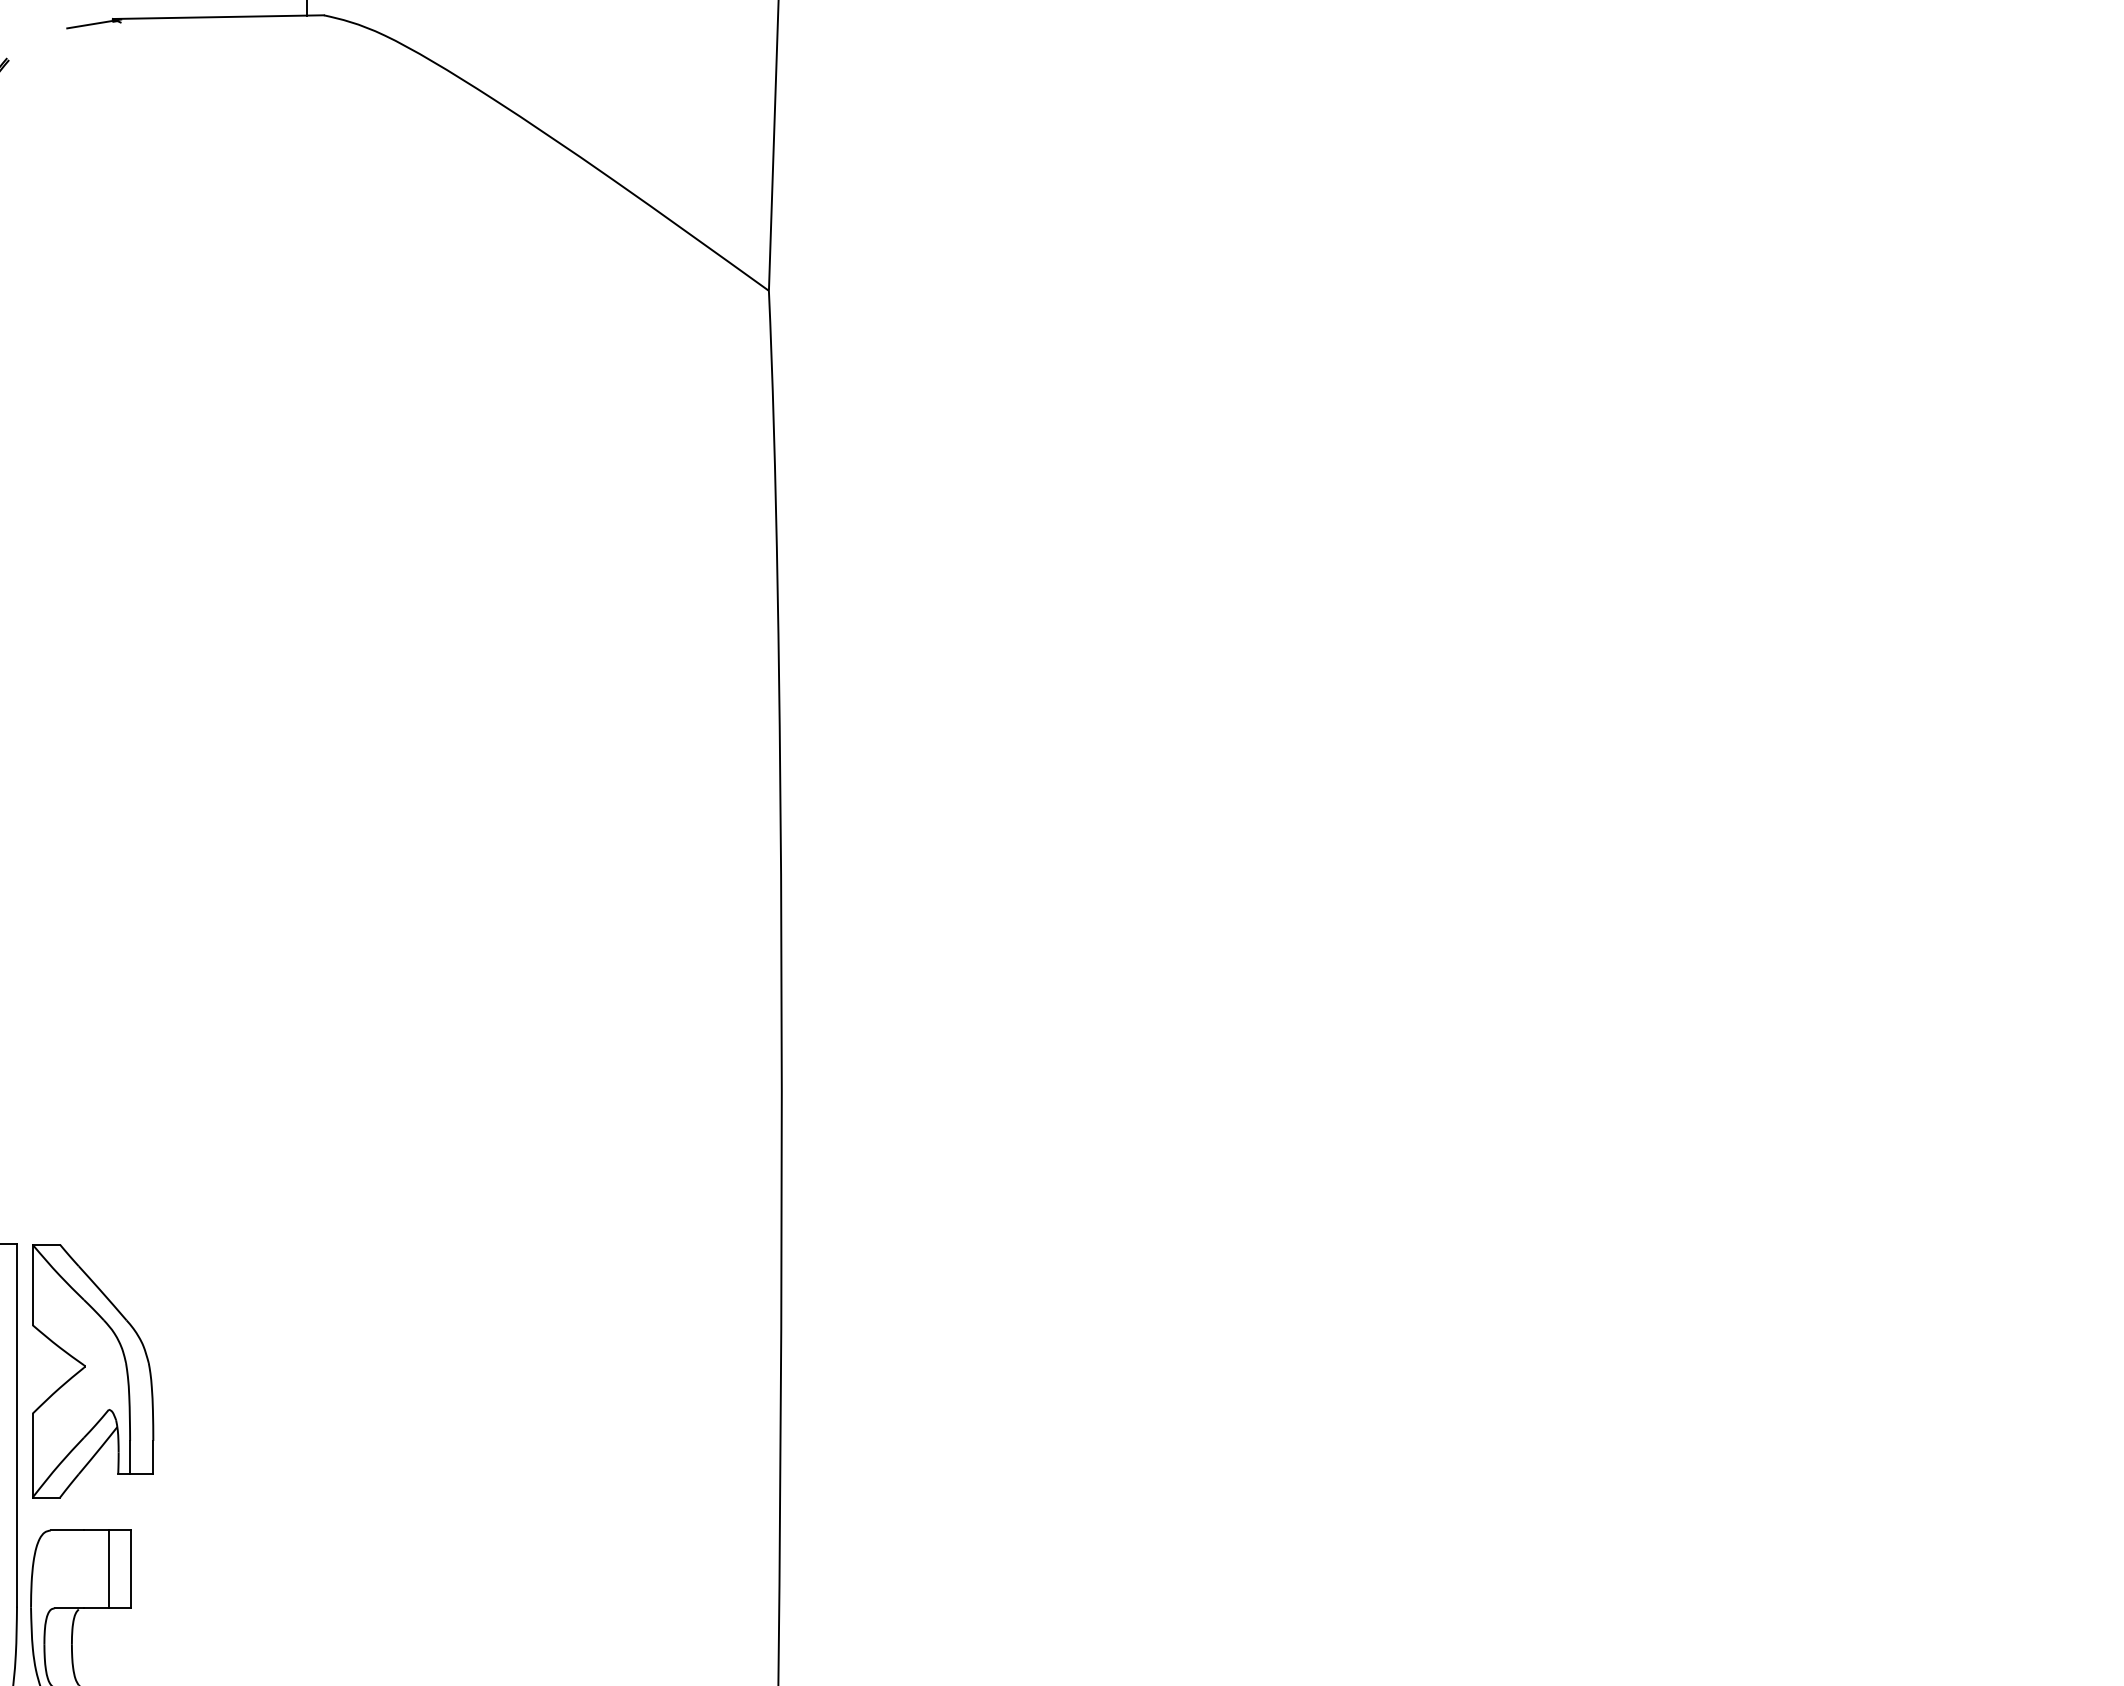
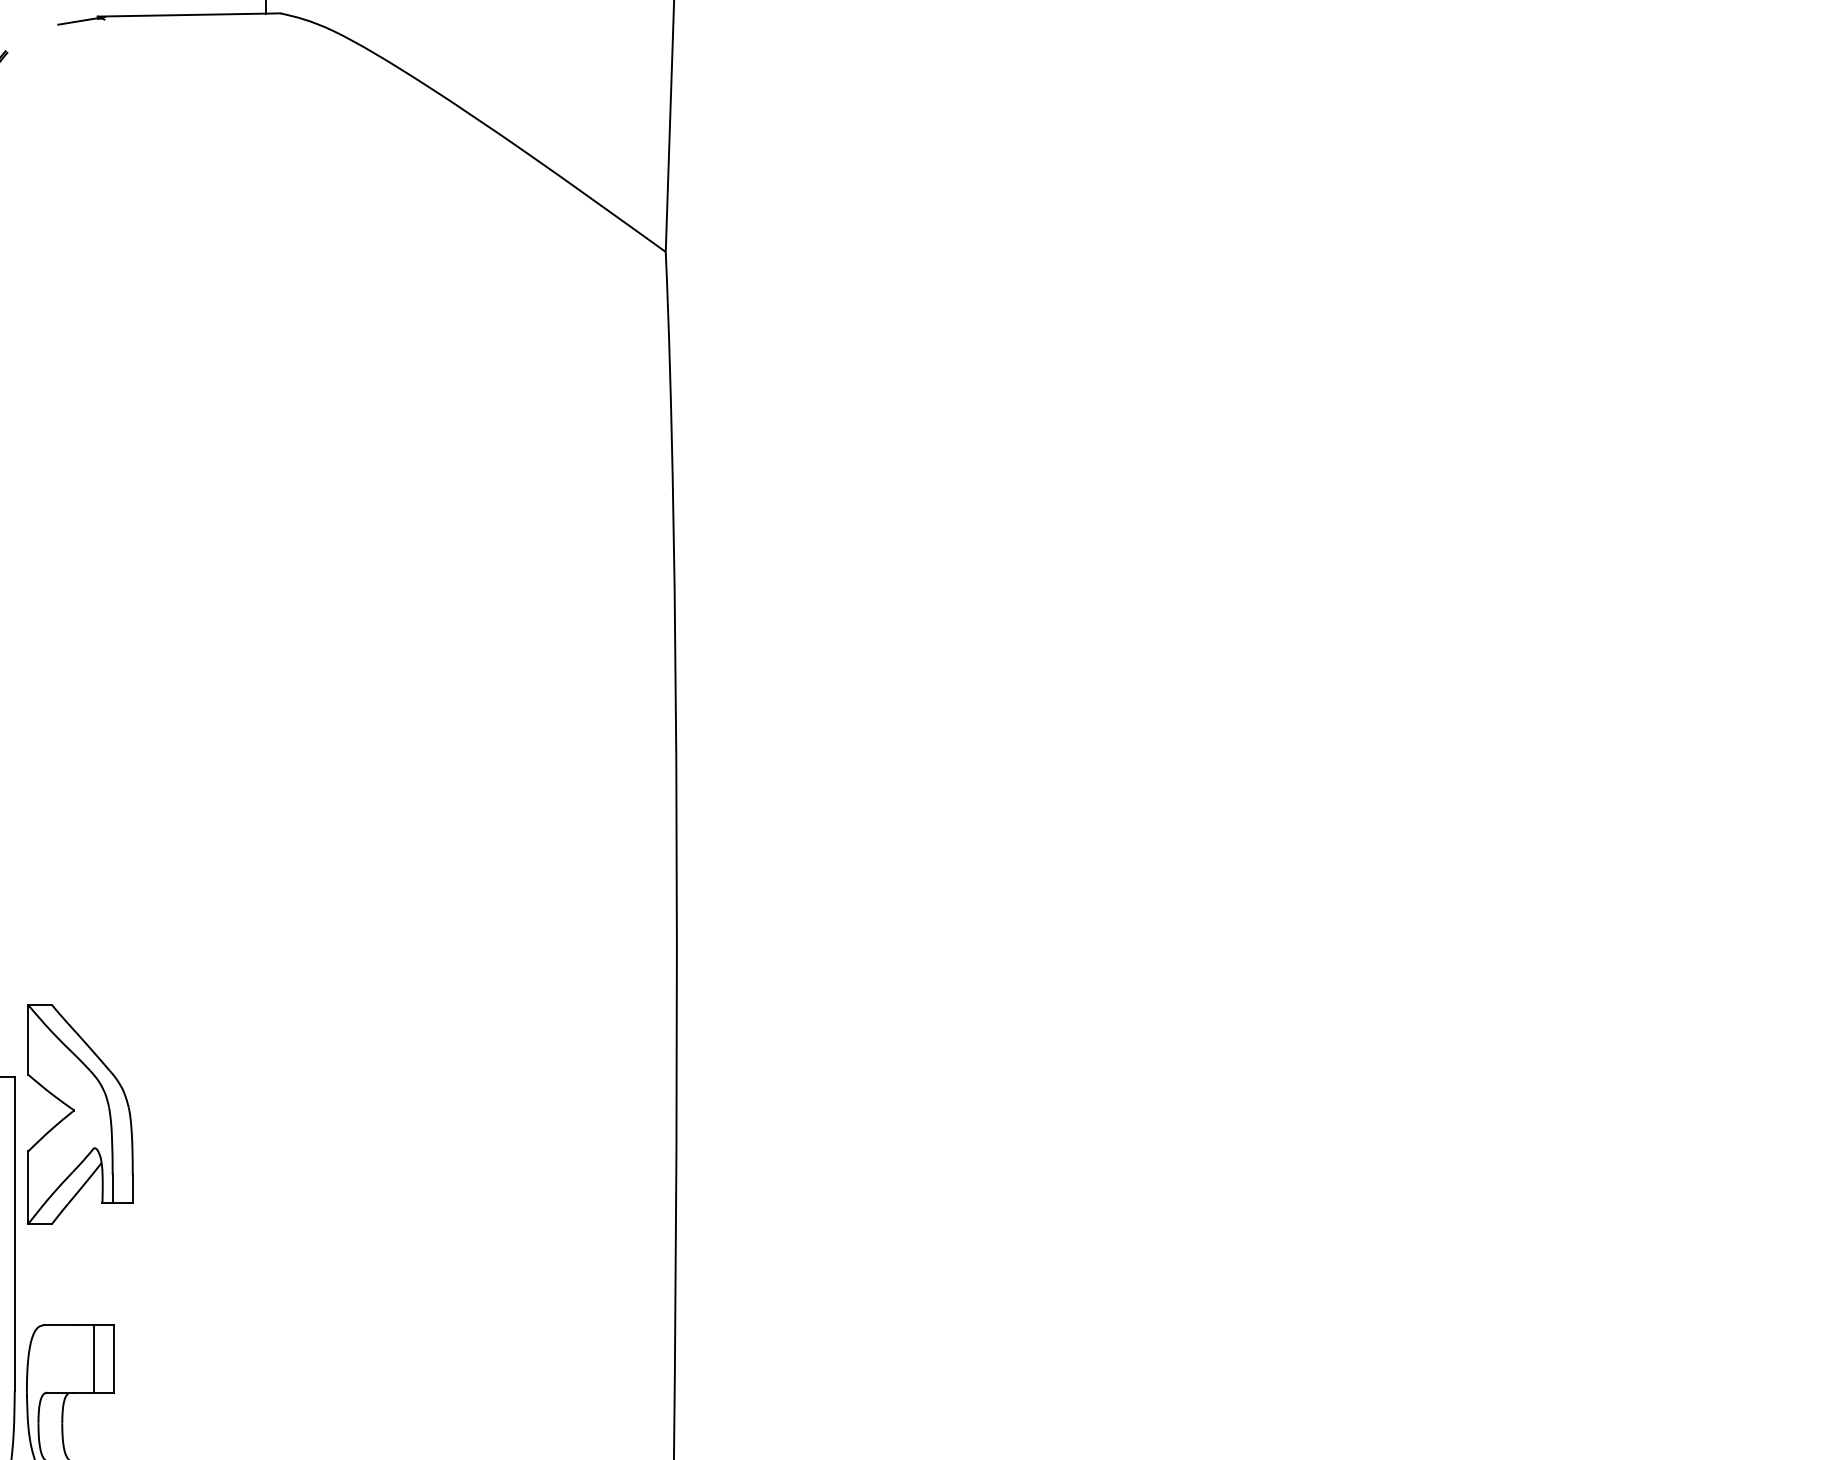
part: (93, 1371) -> (80, 1114), moved

